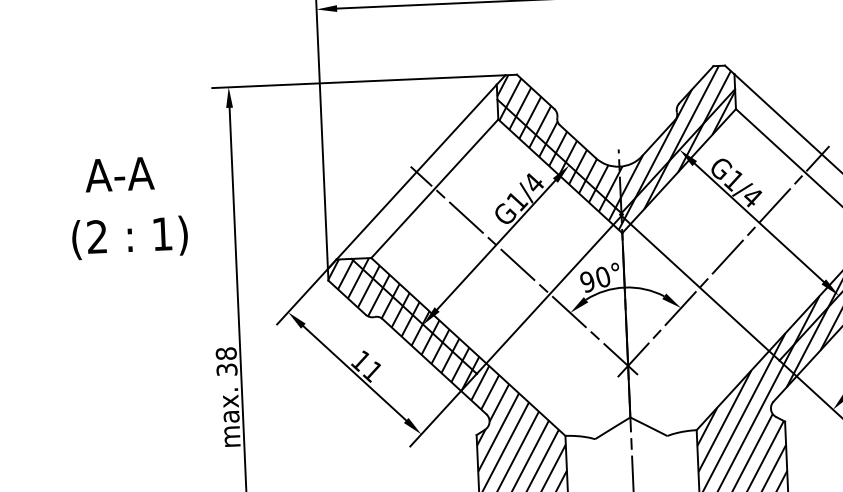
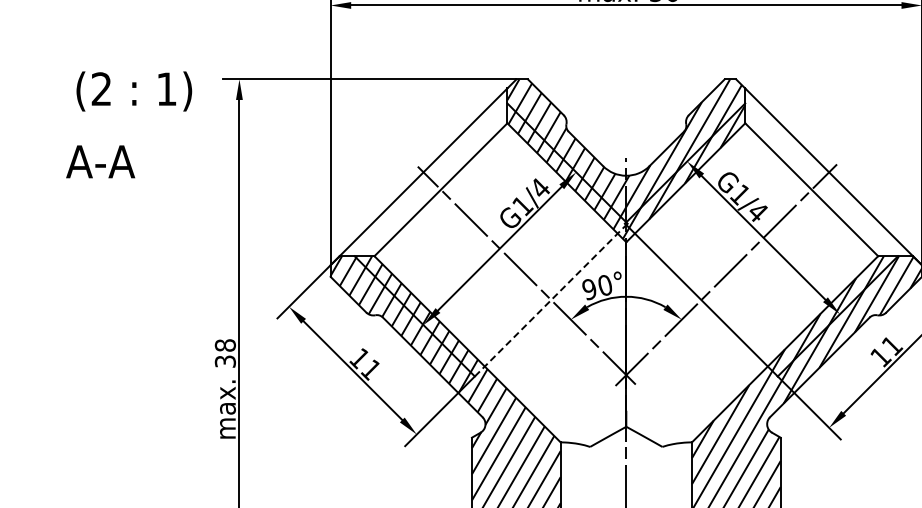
text: (119, 174) -> (100, 161), moved
text: (130, 237) -> (134, 91), moved
line: (549, 294) -> (550, 300), solid -> dashed

